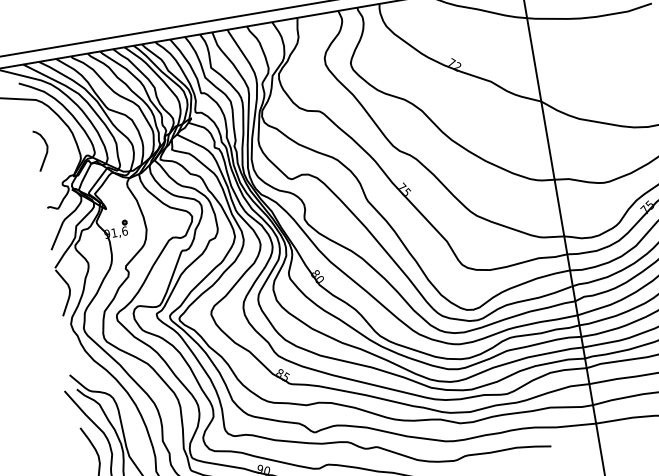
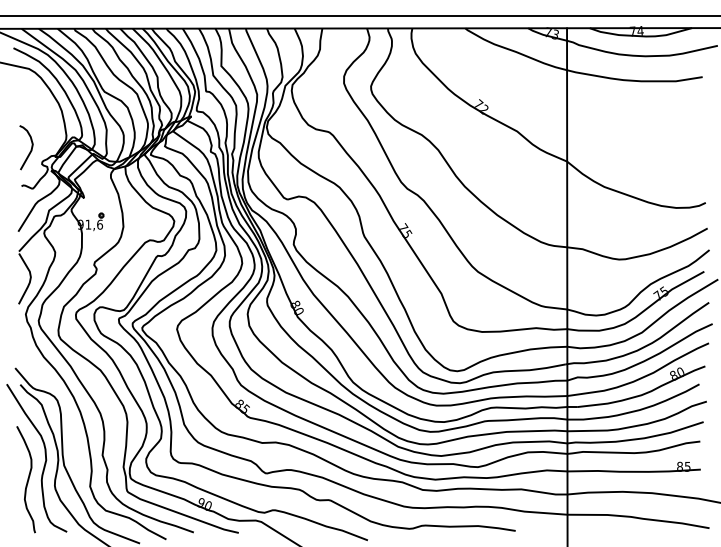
curve: (46, 151) -> (30, 149), moved

